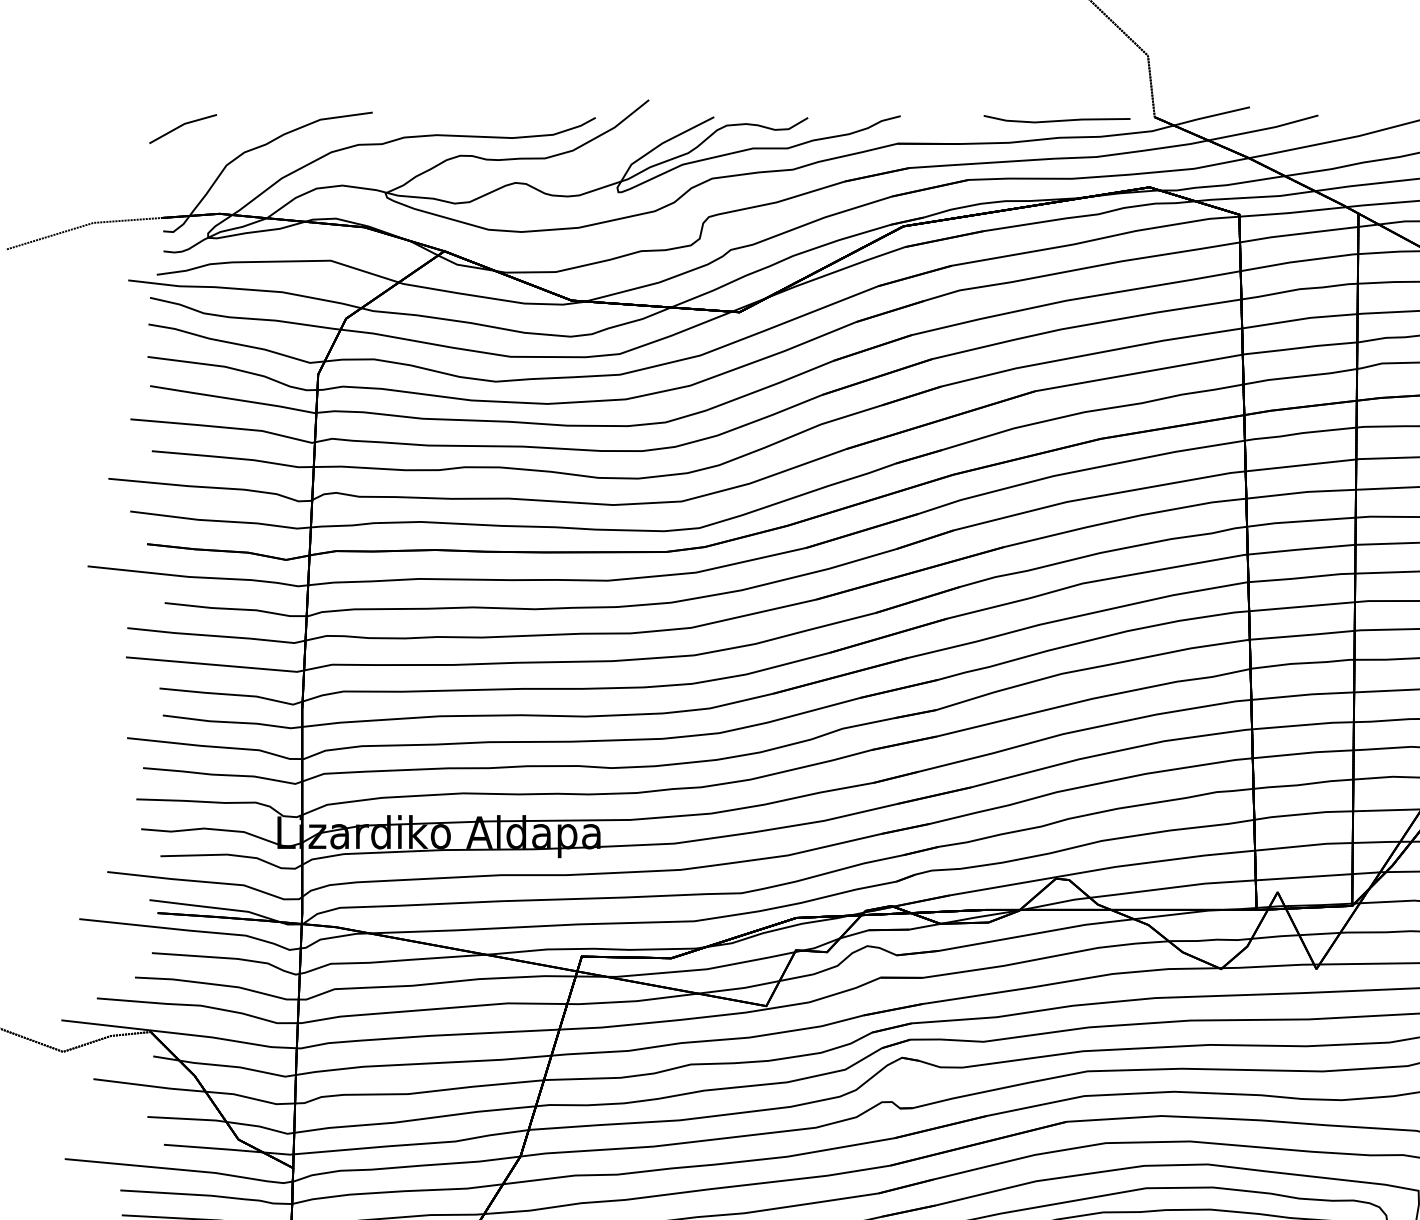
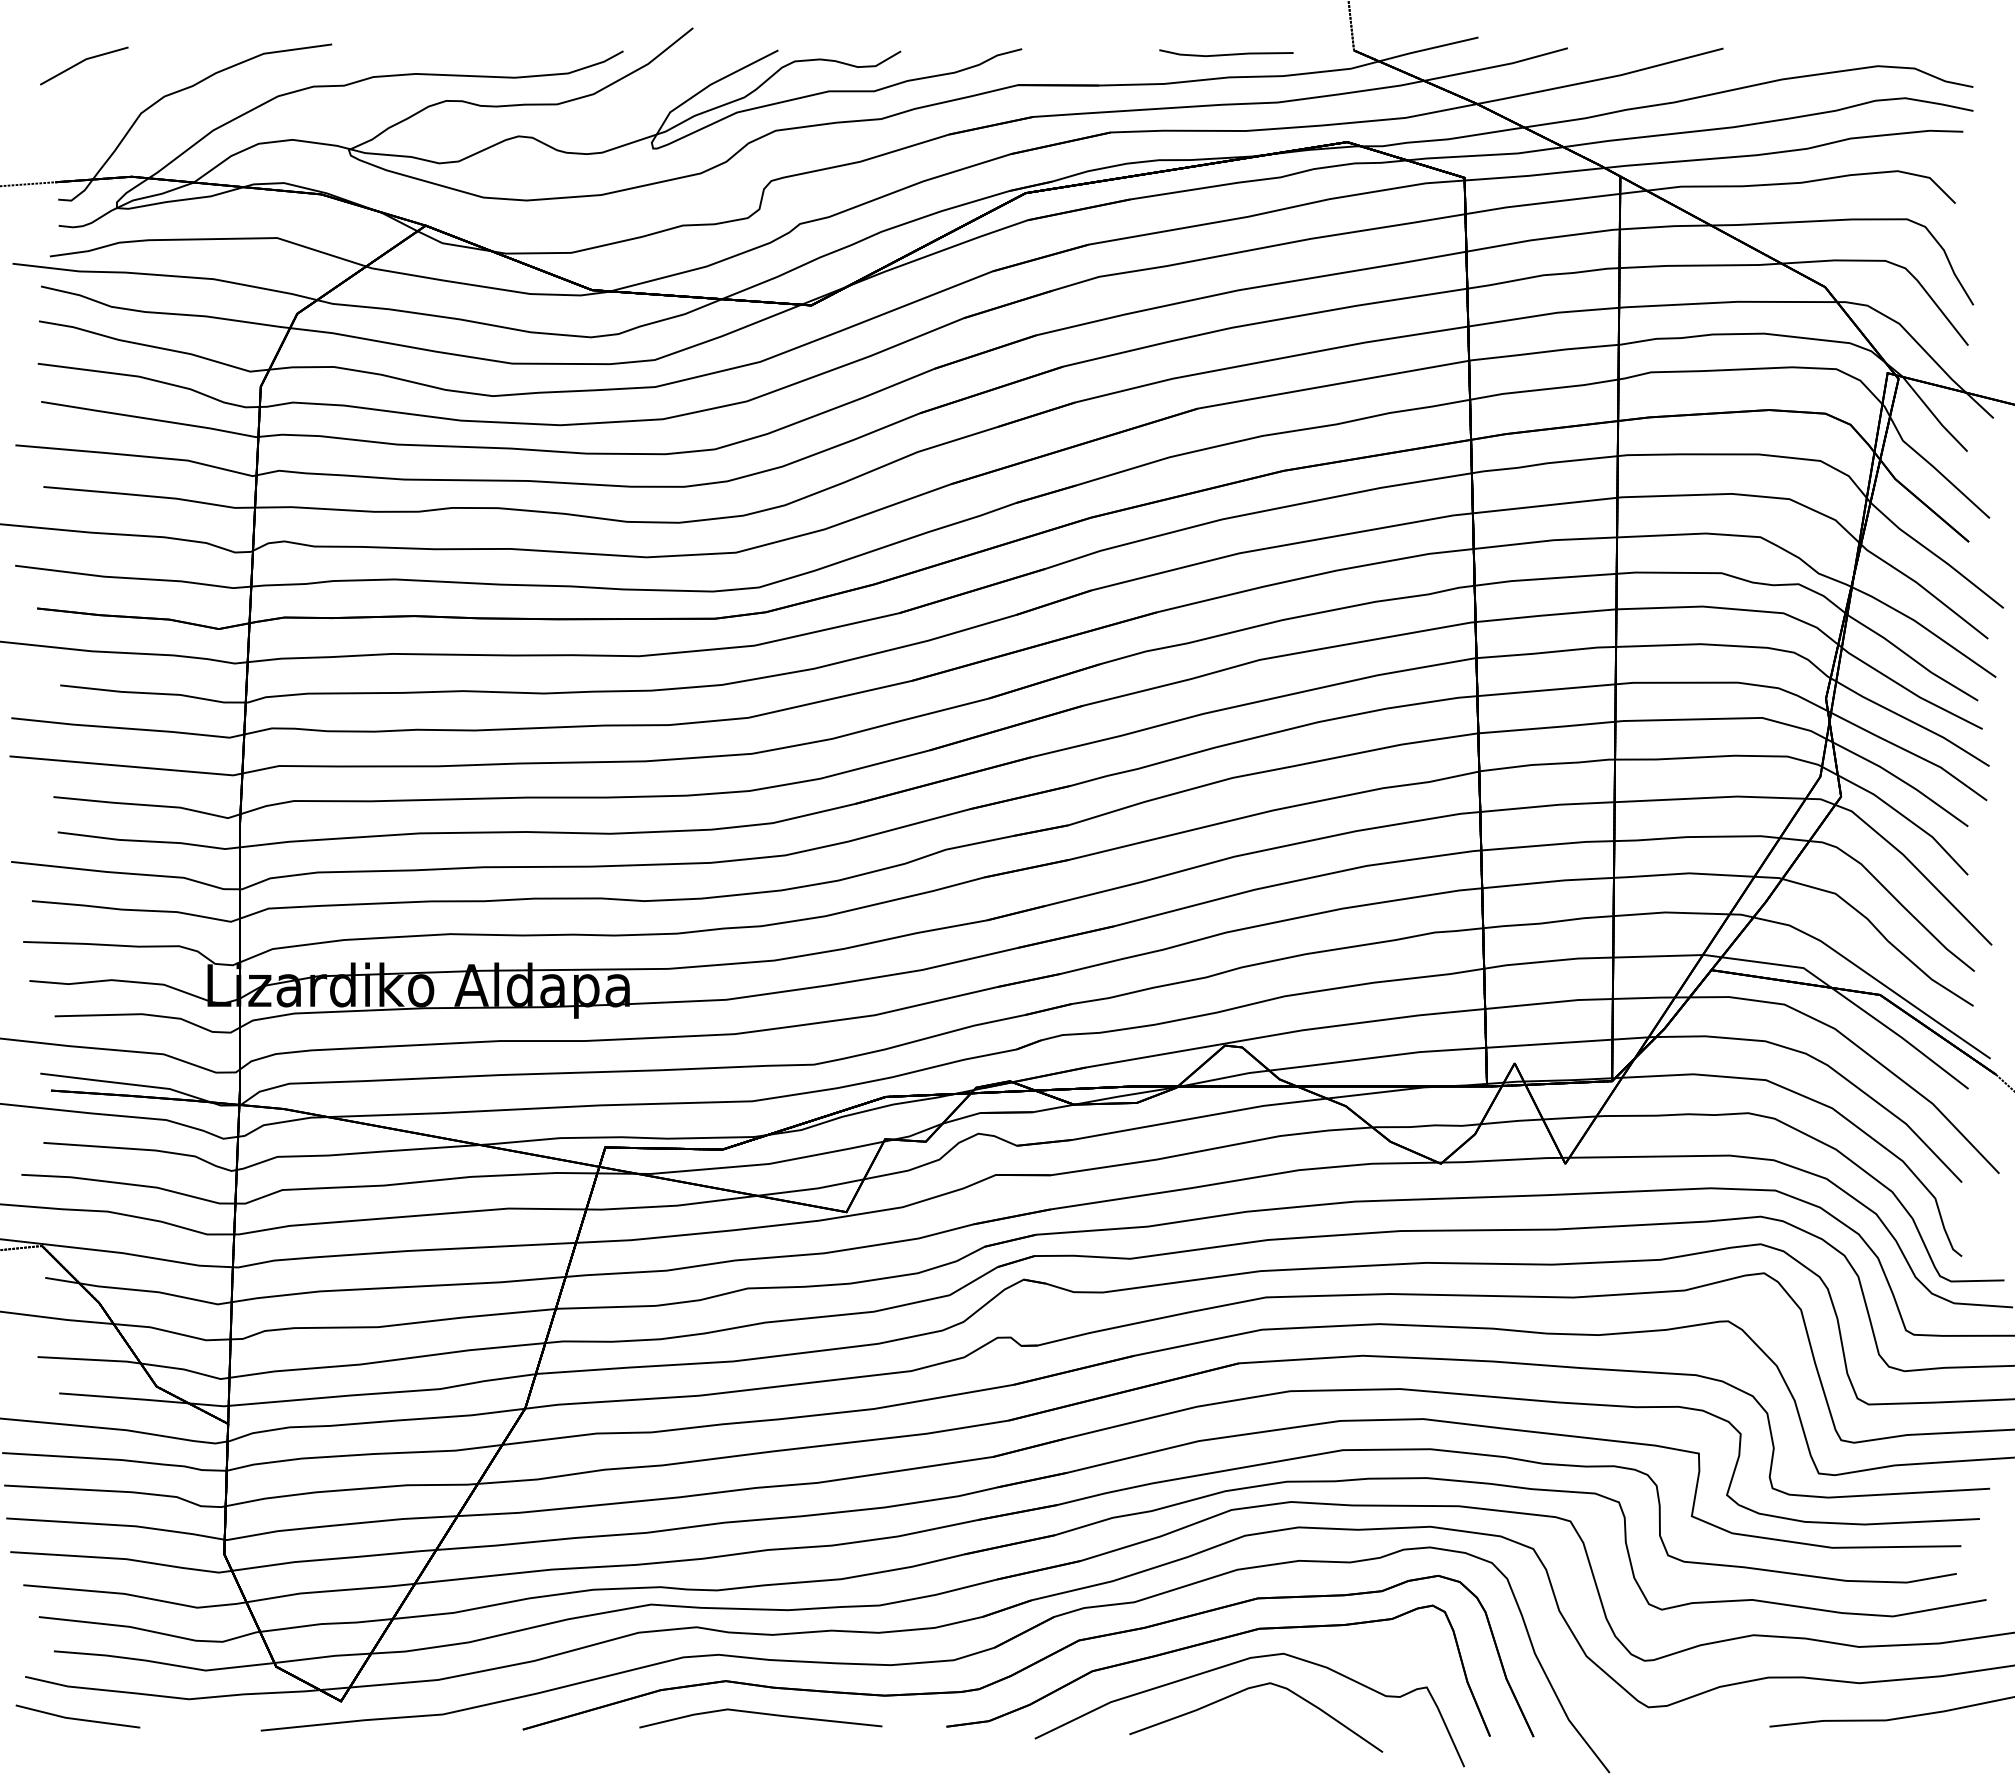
part: (1057, 119) -> (1226, 53), size x0.7

